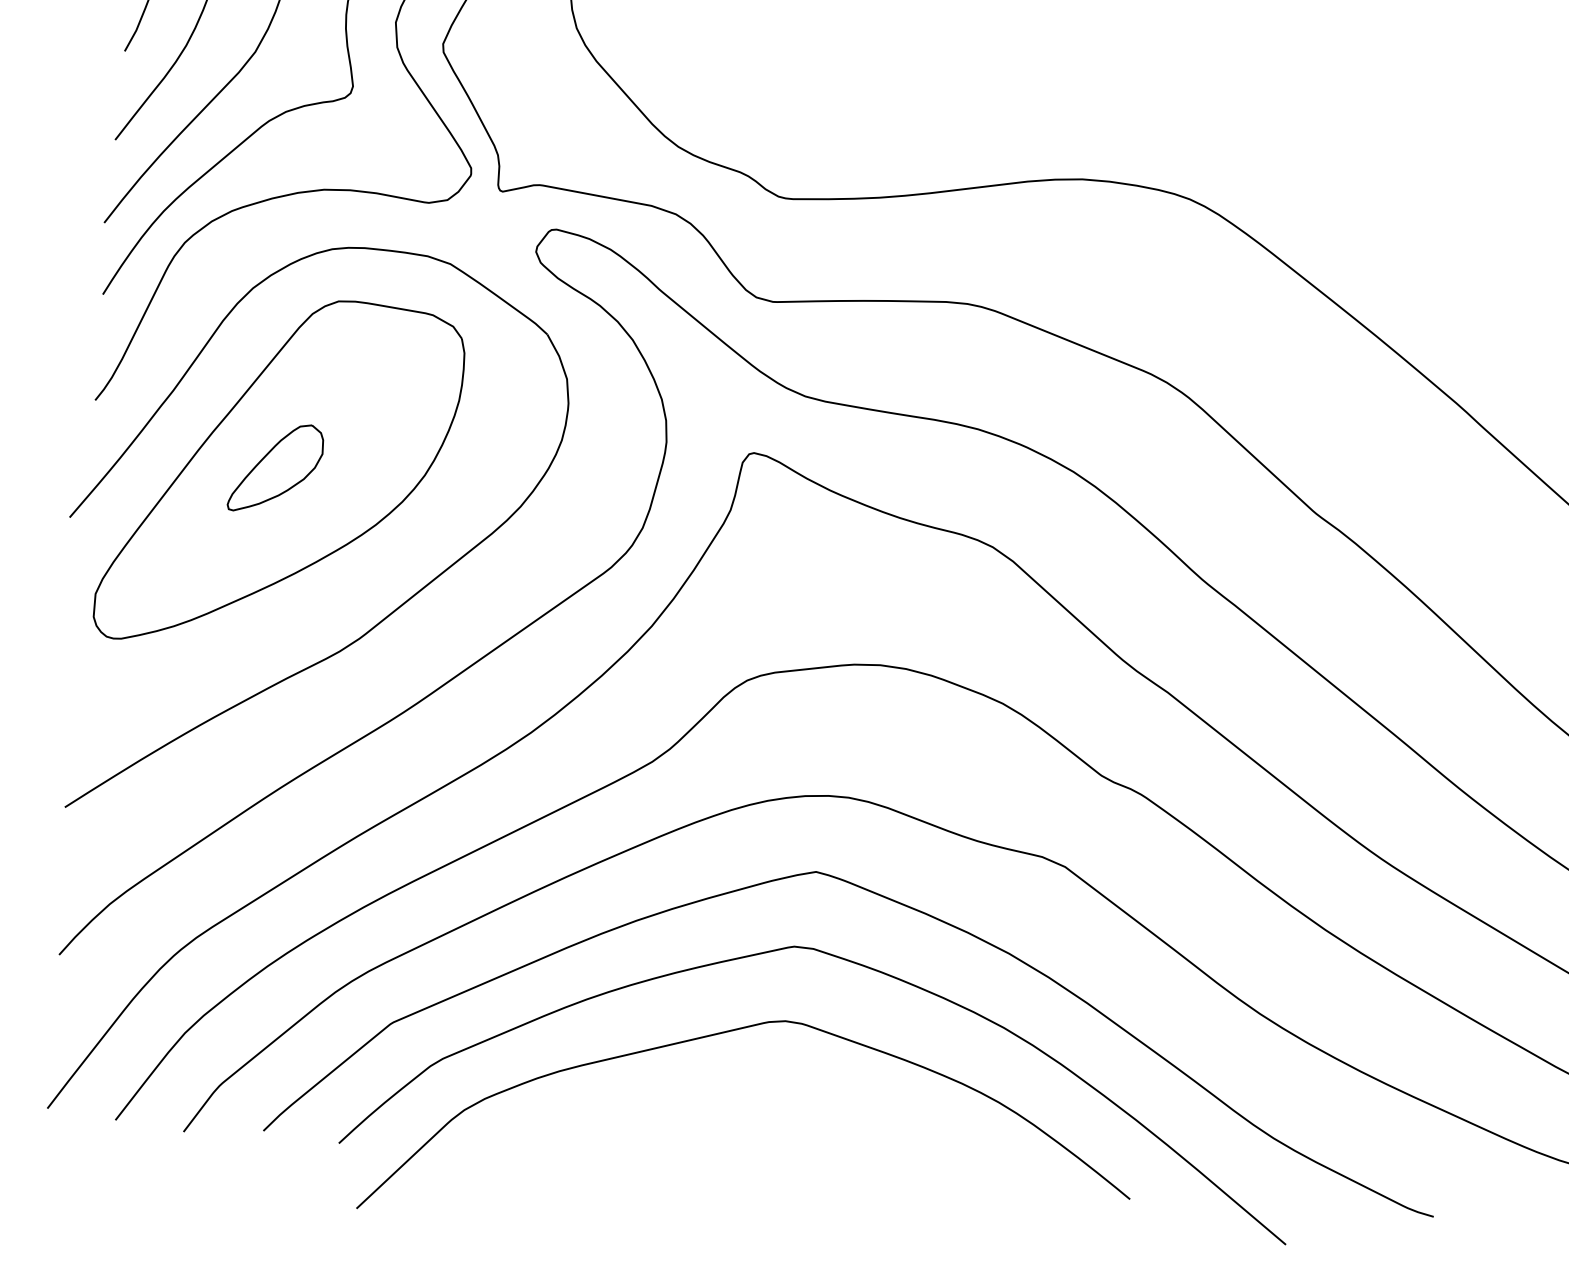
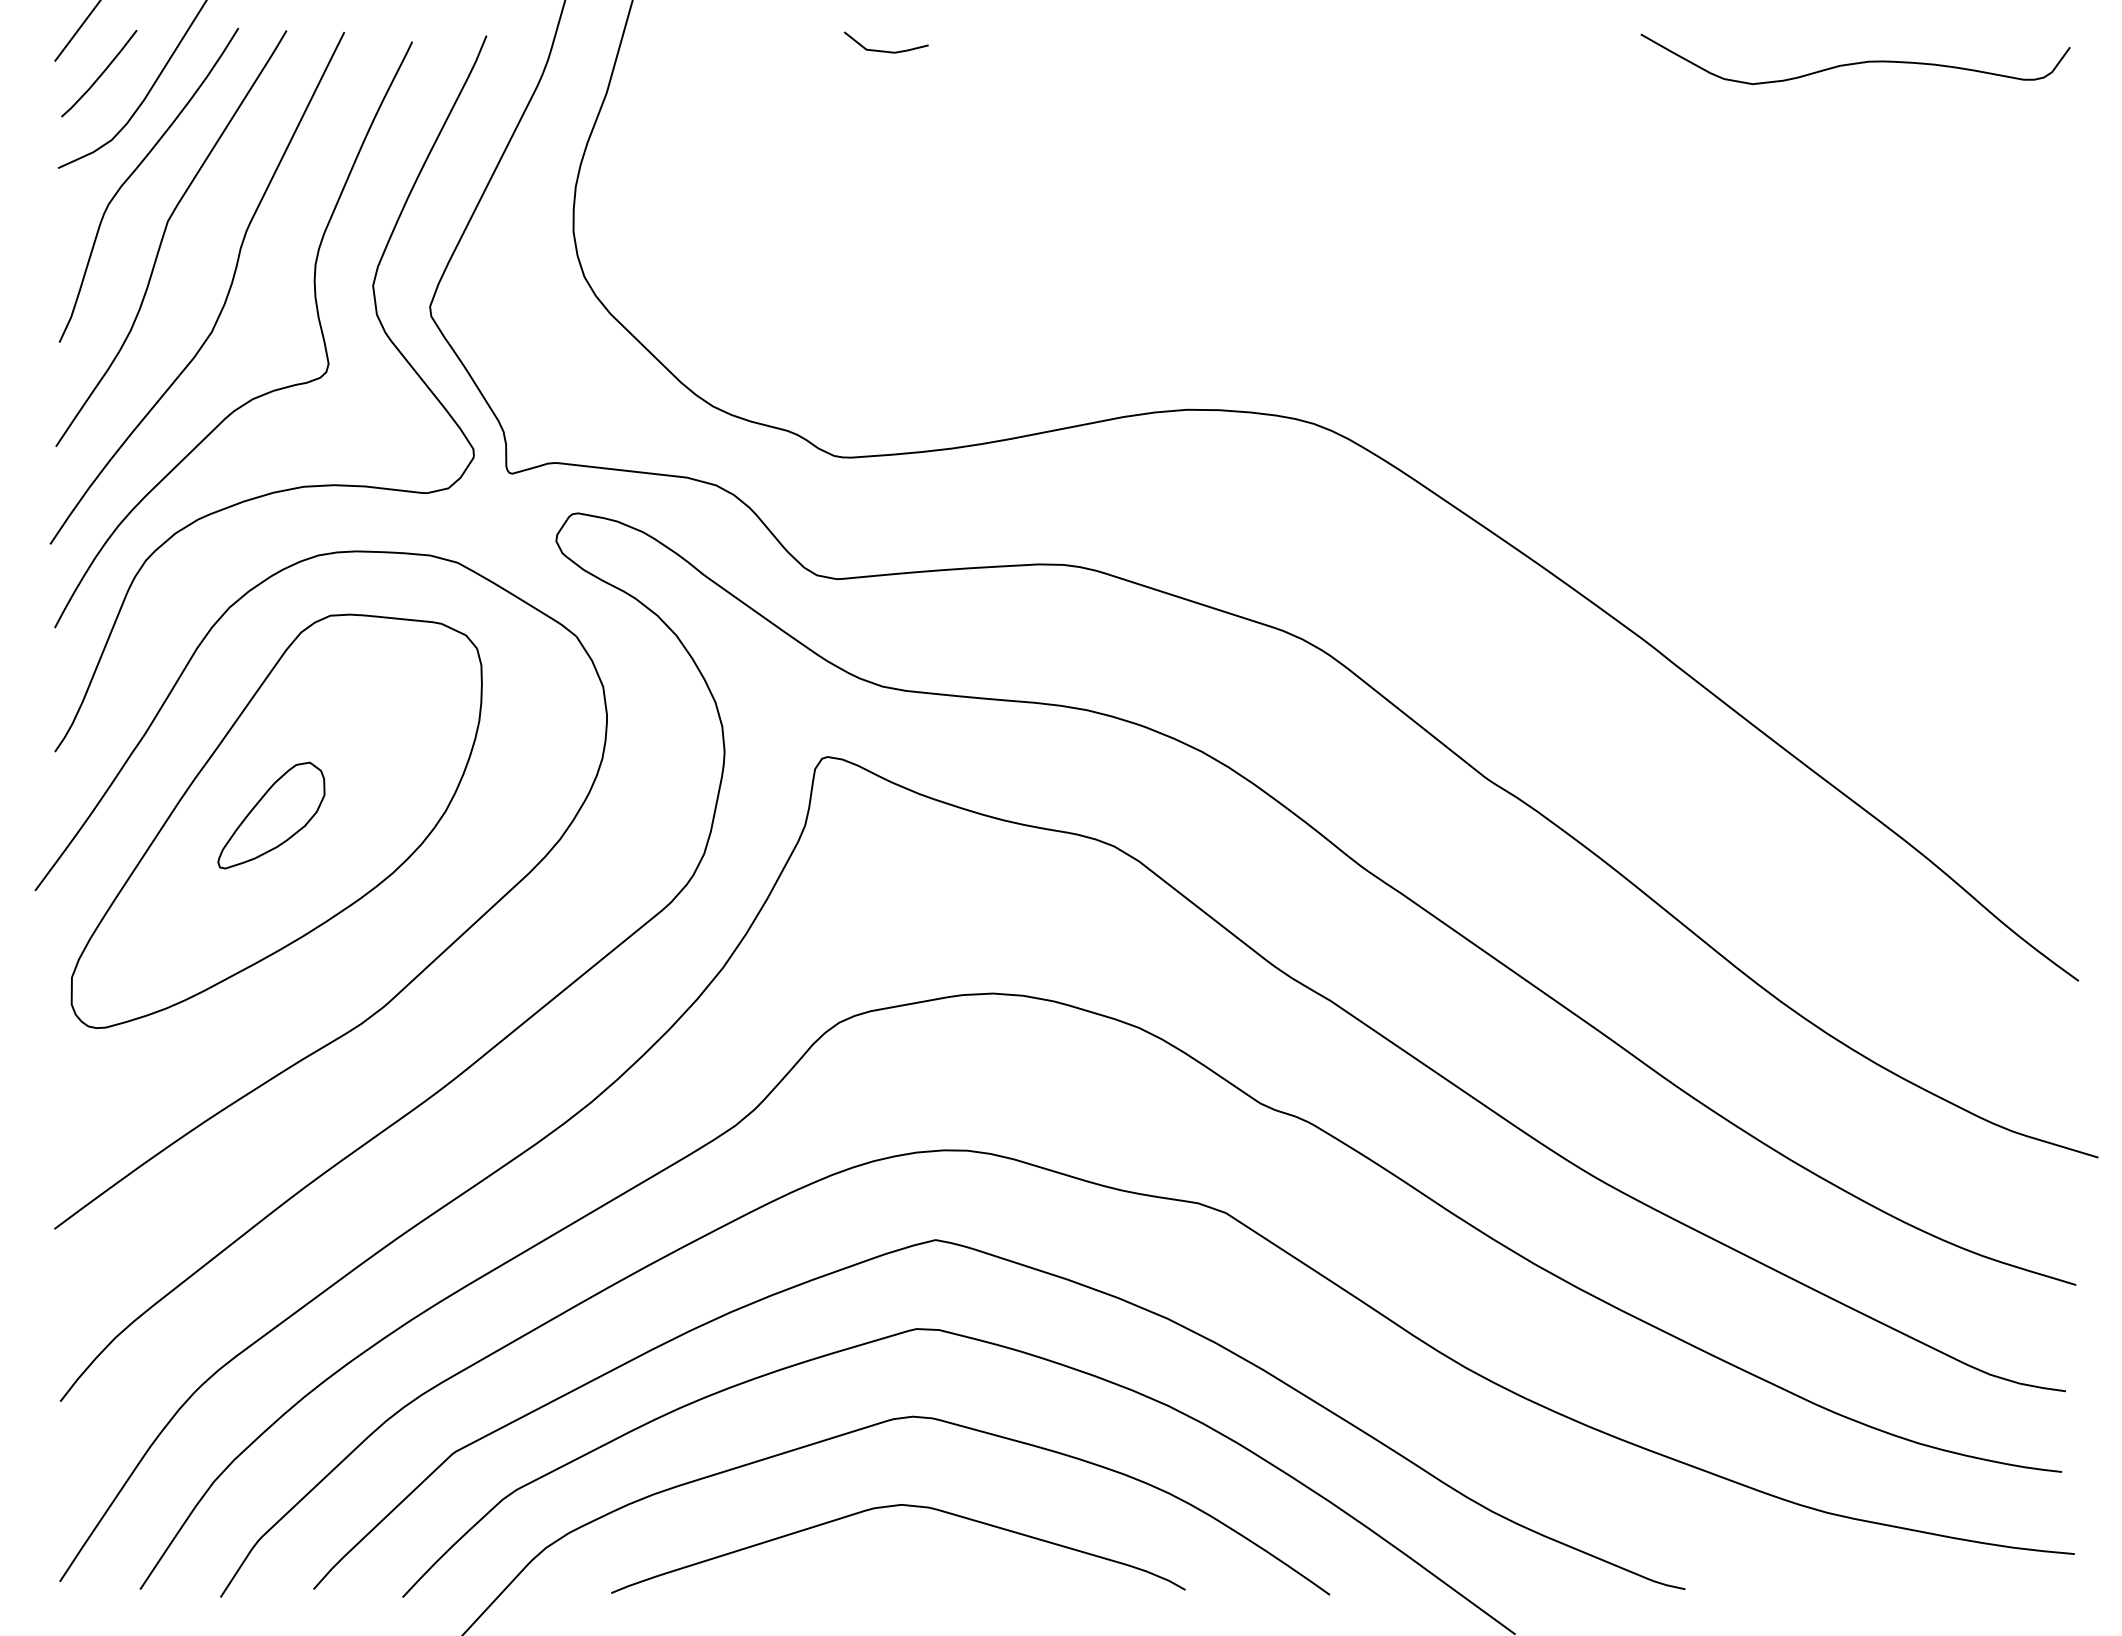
curve: (760, 1097) -> (890, 1507), added

